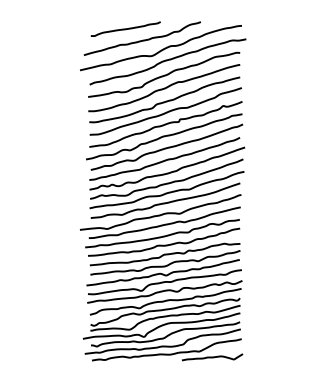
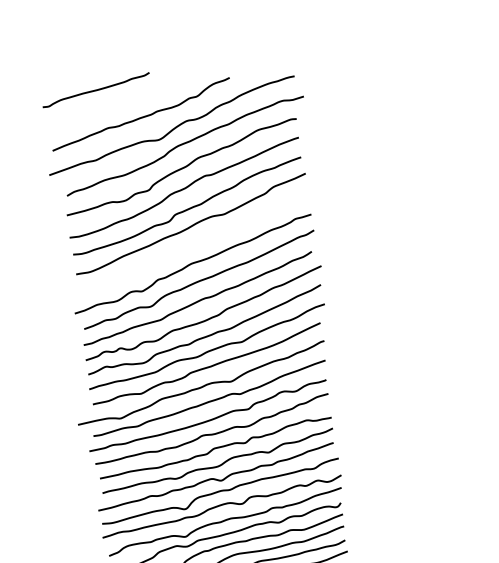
curve: (125, 28) -> (95, 89), moved
curve: (165, 124) -> (192, 244), removed

